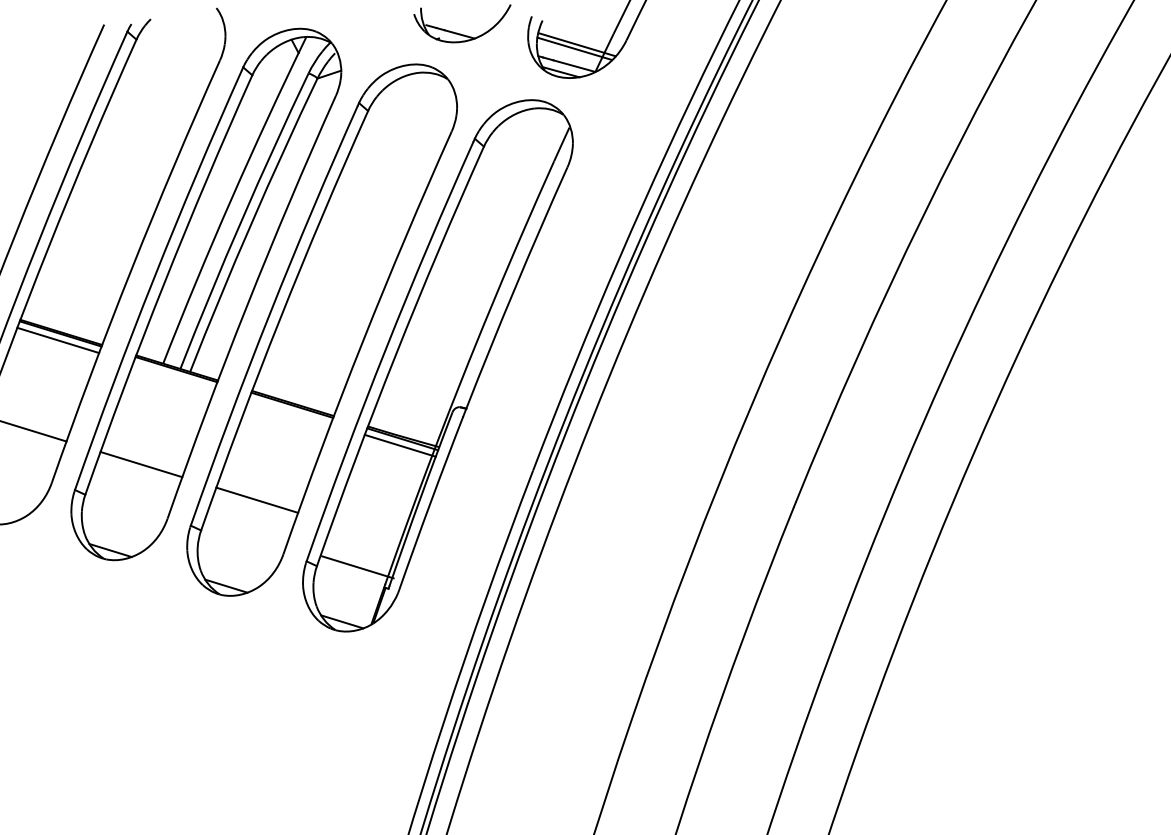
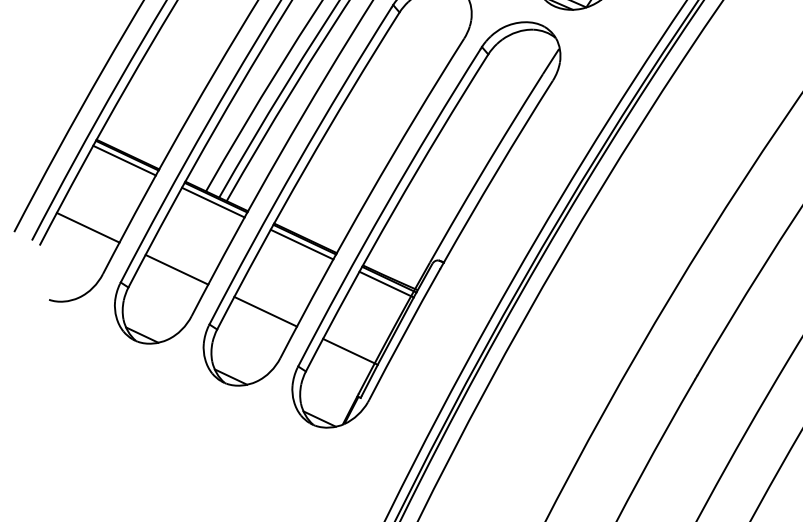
line: (173, 375) -> (212, 202), added
line: (289, 411) -> (301, 244), added
line: (357, 567) -> (350, 351), moved

